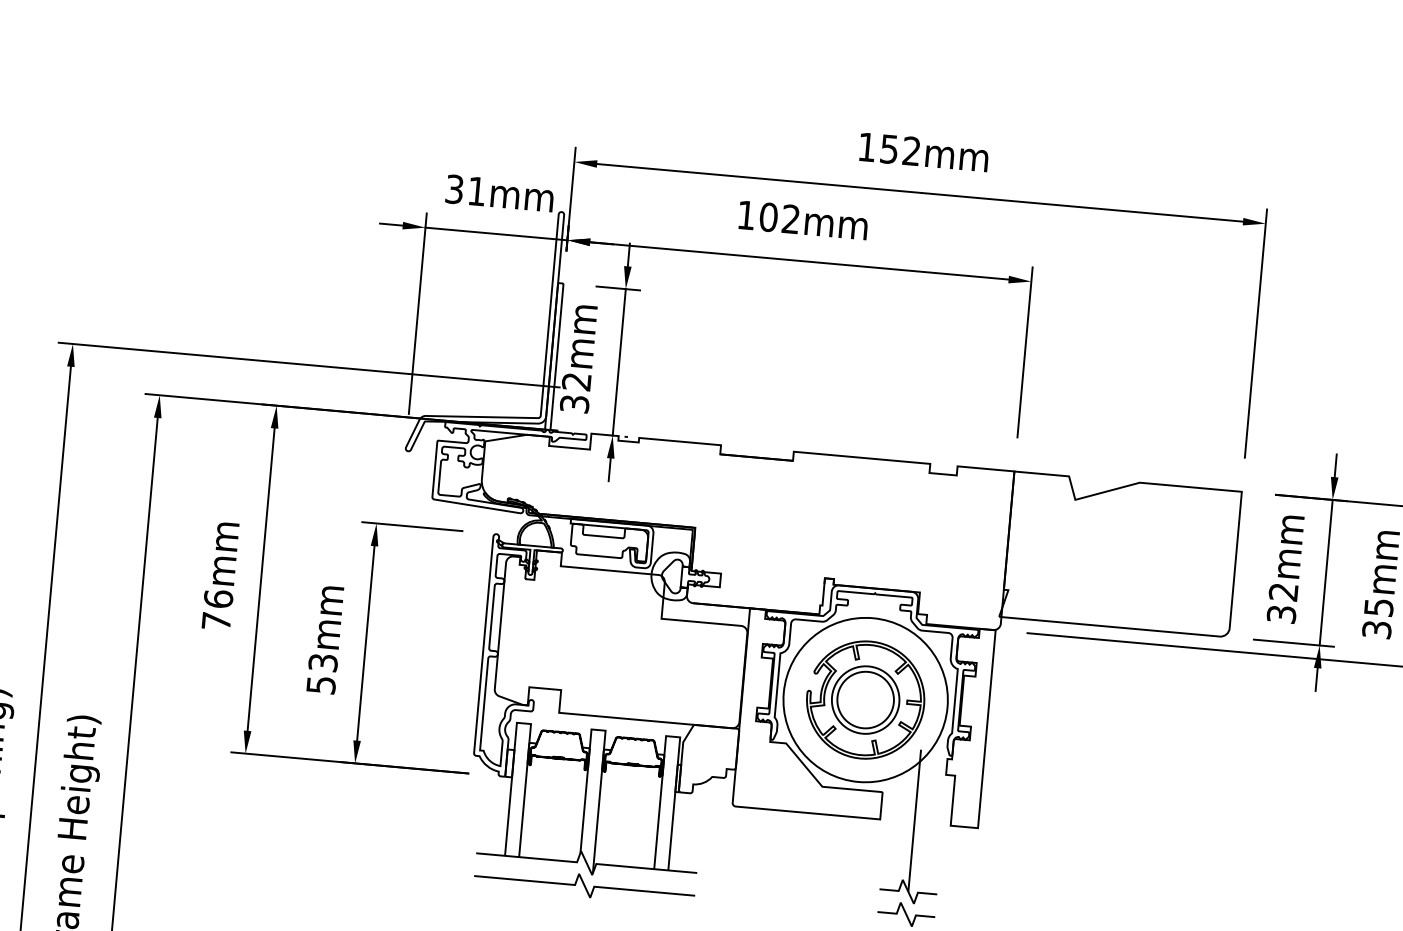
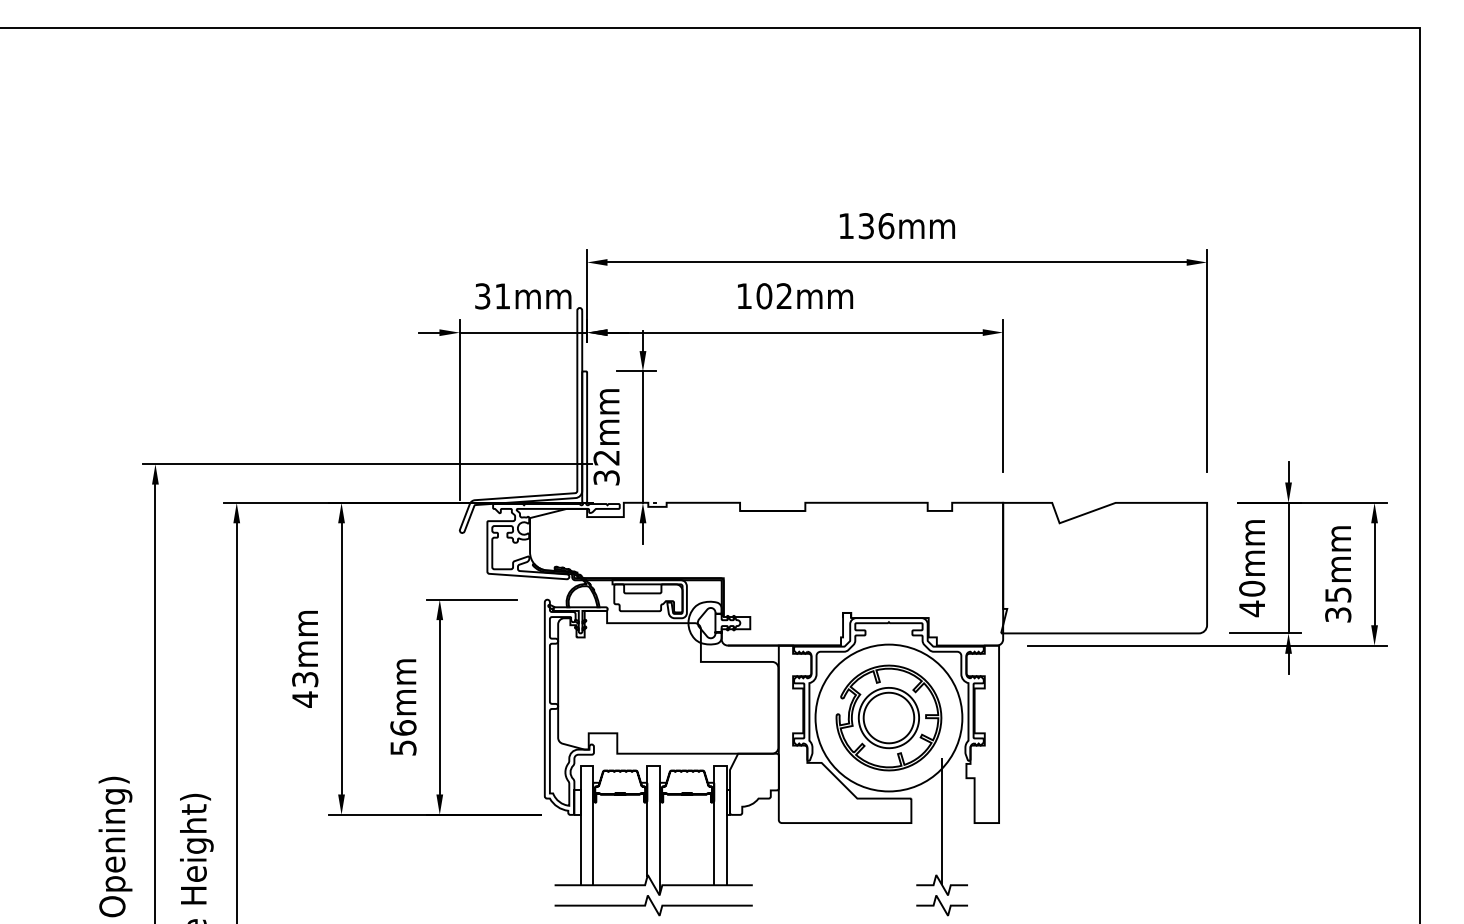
text: (900, 150) -> (876, 226), 152mm -> 136mm
text: (1282, 602) -> (1252, 598), 32mm -> 40mm
text: (217, 610) -> (305, 689), 76mm -> 43mm
text: (323, 662) -> (403, 727), 53mm -> 56mm

